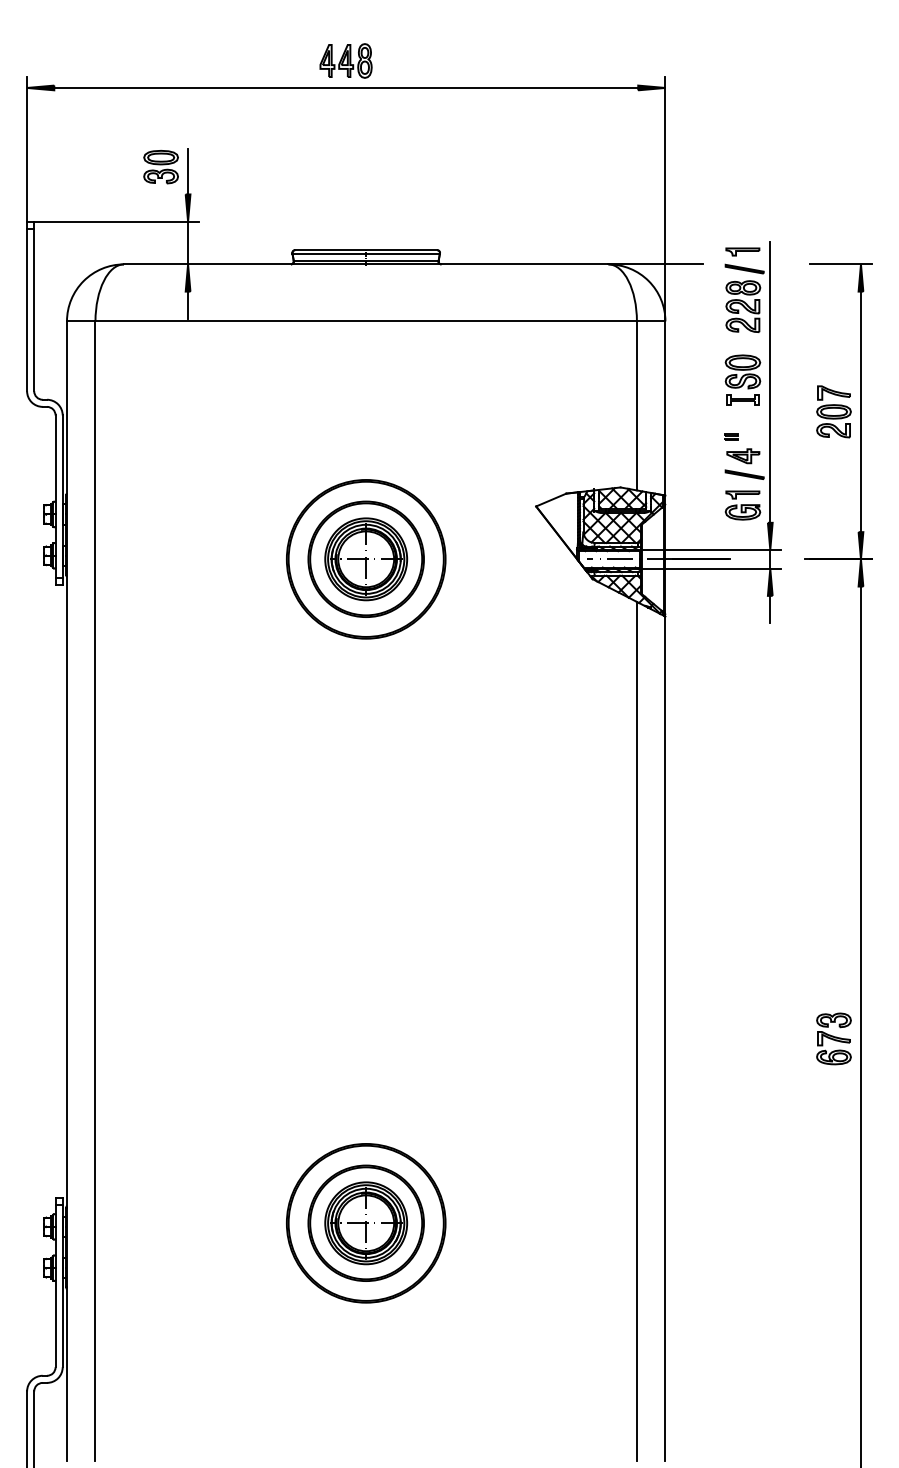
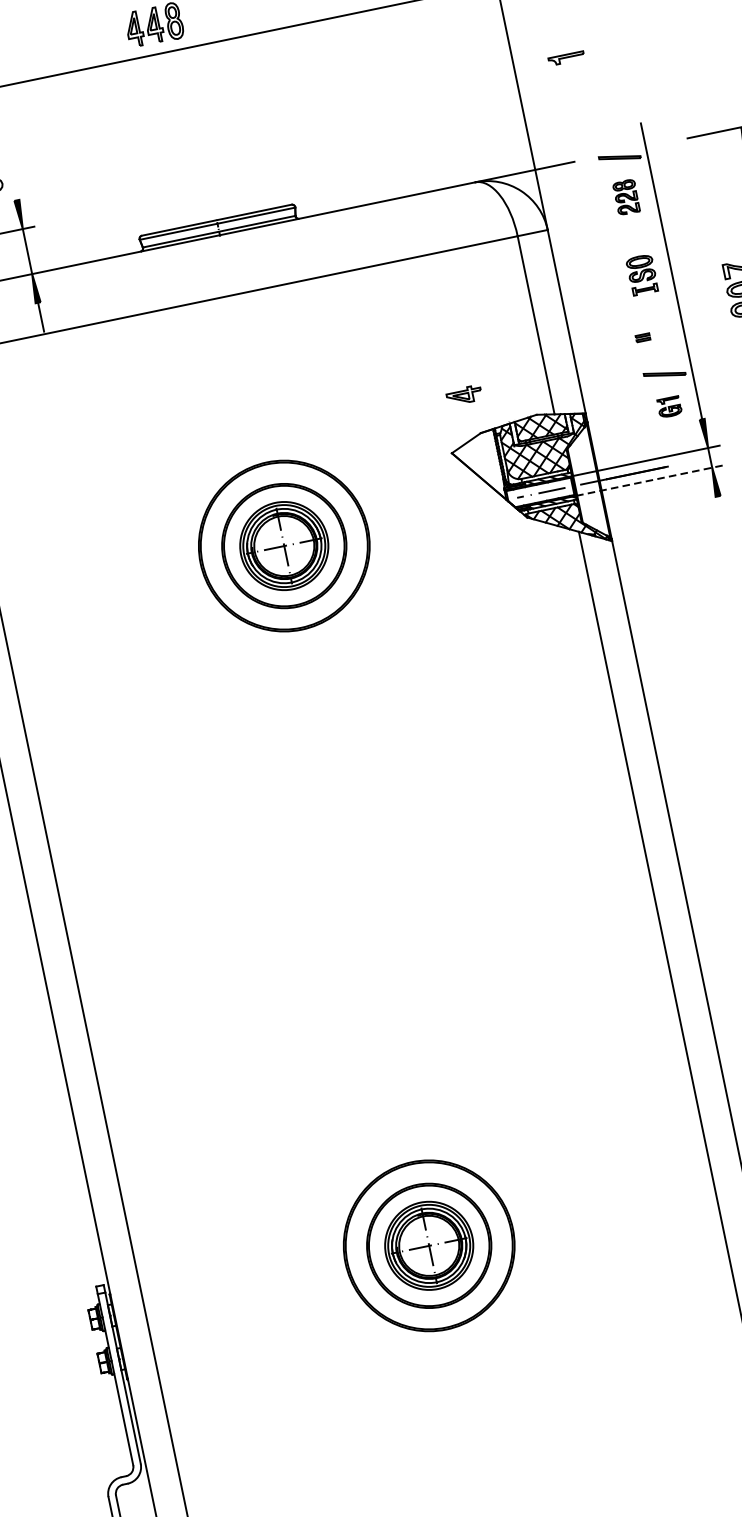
line: (188, 171) -> (12, 176), removed
part: (742, 251) -> (566, 58), moved
part: (743, 306) -> (626, 197), size x0.6
part: (742, 379) -> (641, 274), size x0.7
part: (743, 456) -> (464, 395), moved
part: (742, 505) -> (669, 407), size x0.6
line: (711, 568) -> (650, 480), solid -> dashed
line: (770, 609) -> (721, 510), removed

